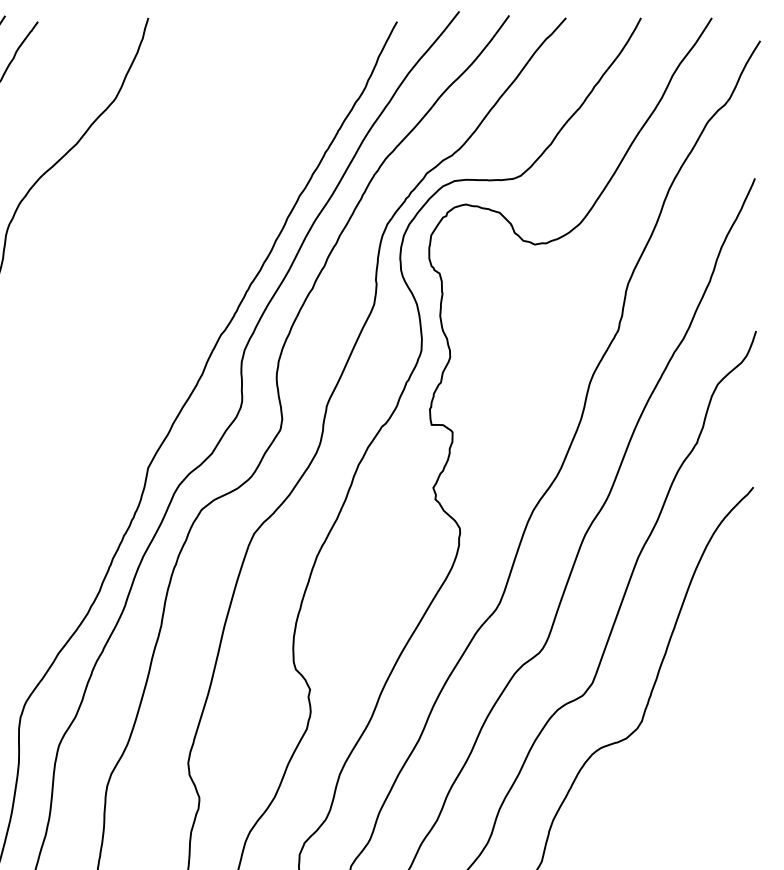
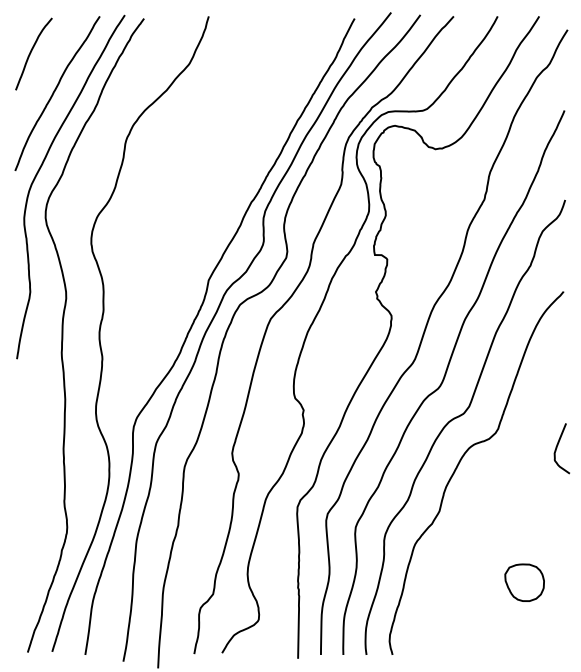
curve: (742, 754) -> (557, 448), added

